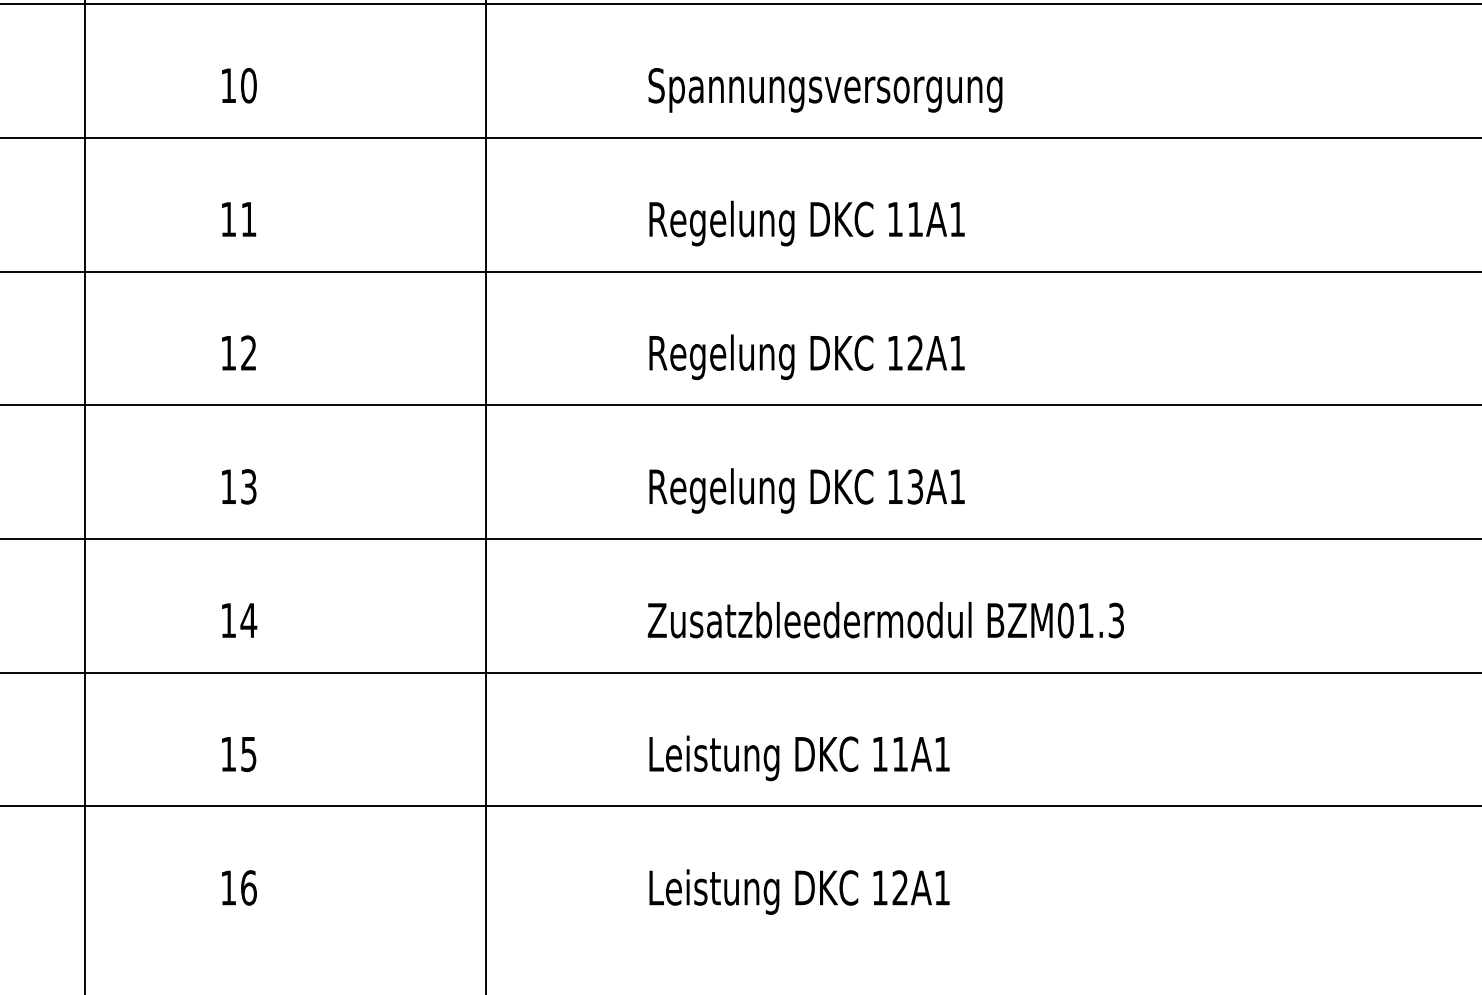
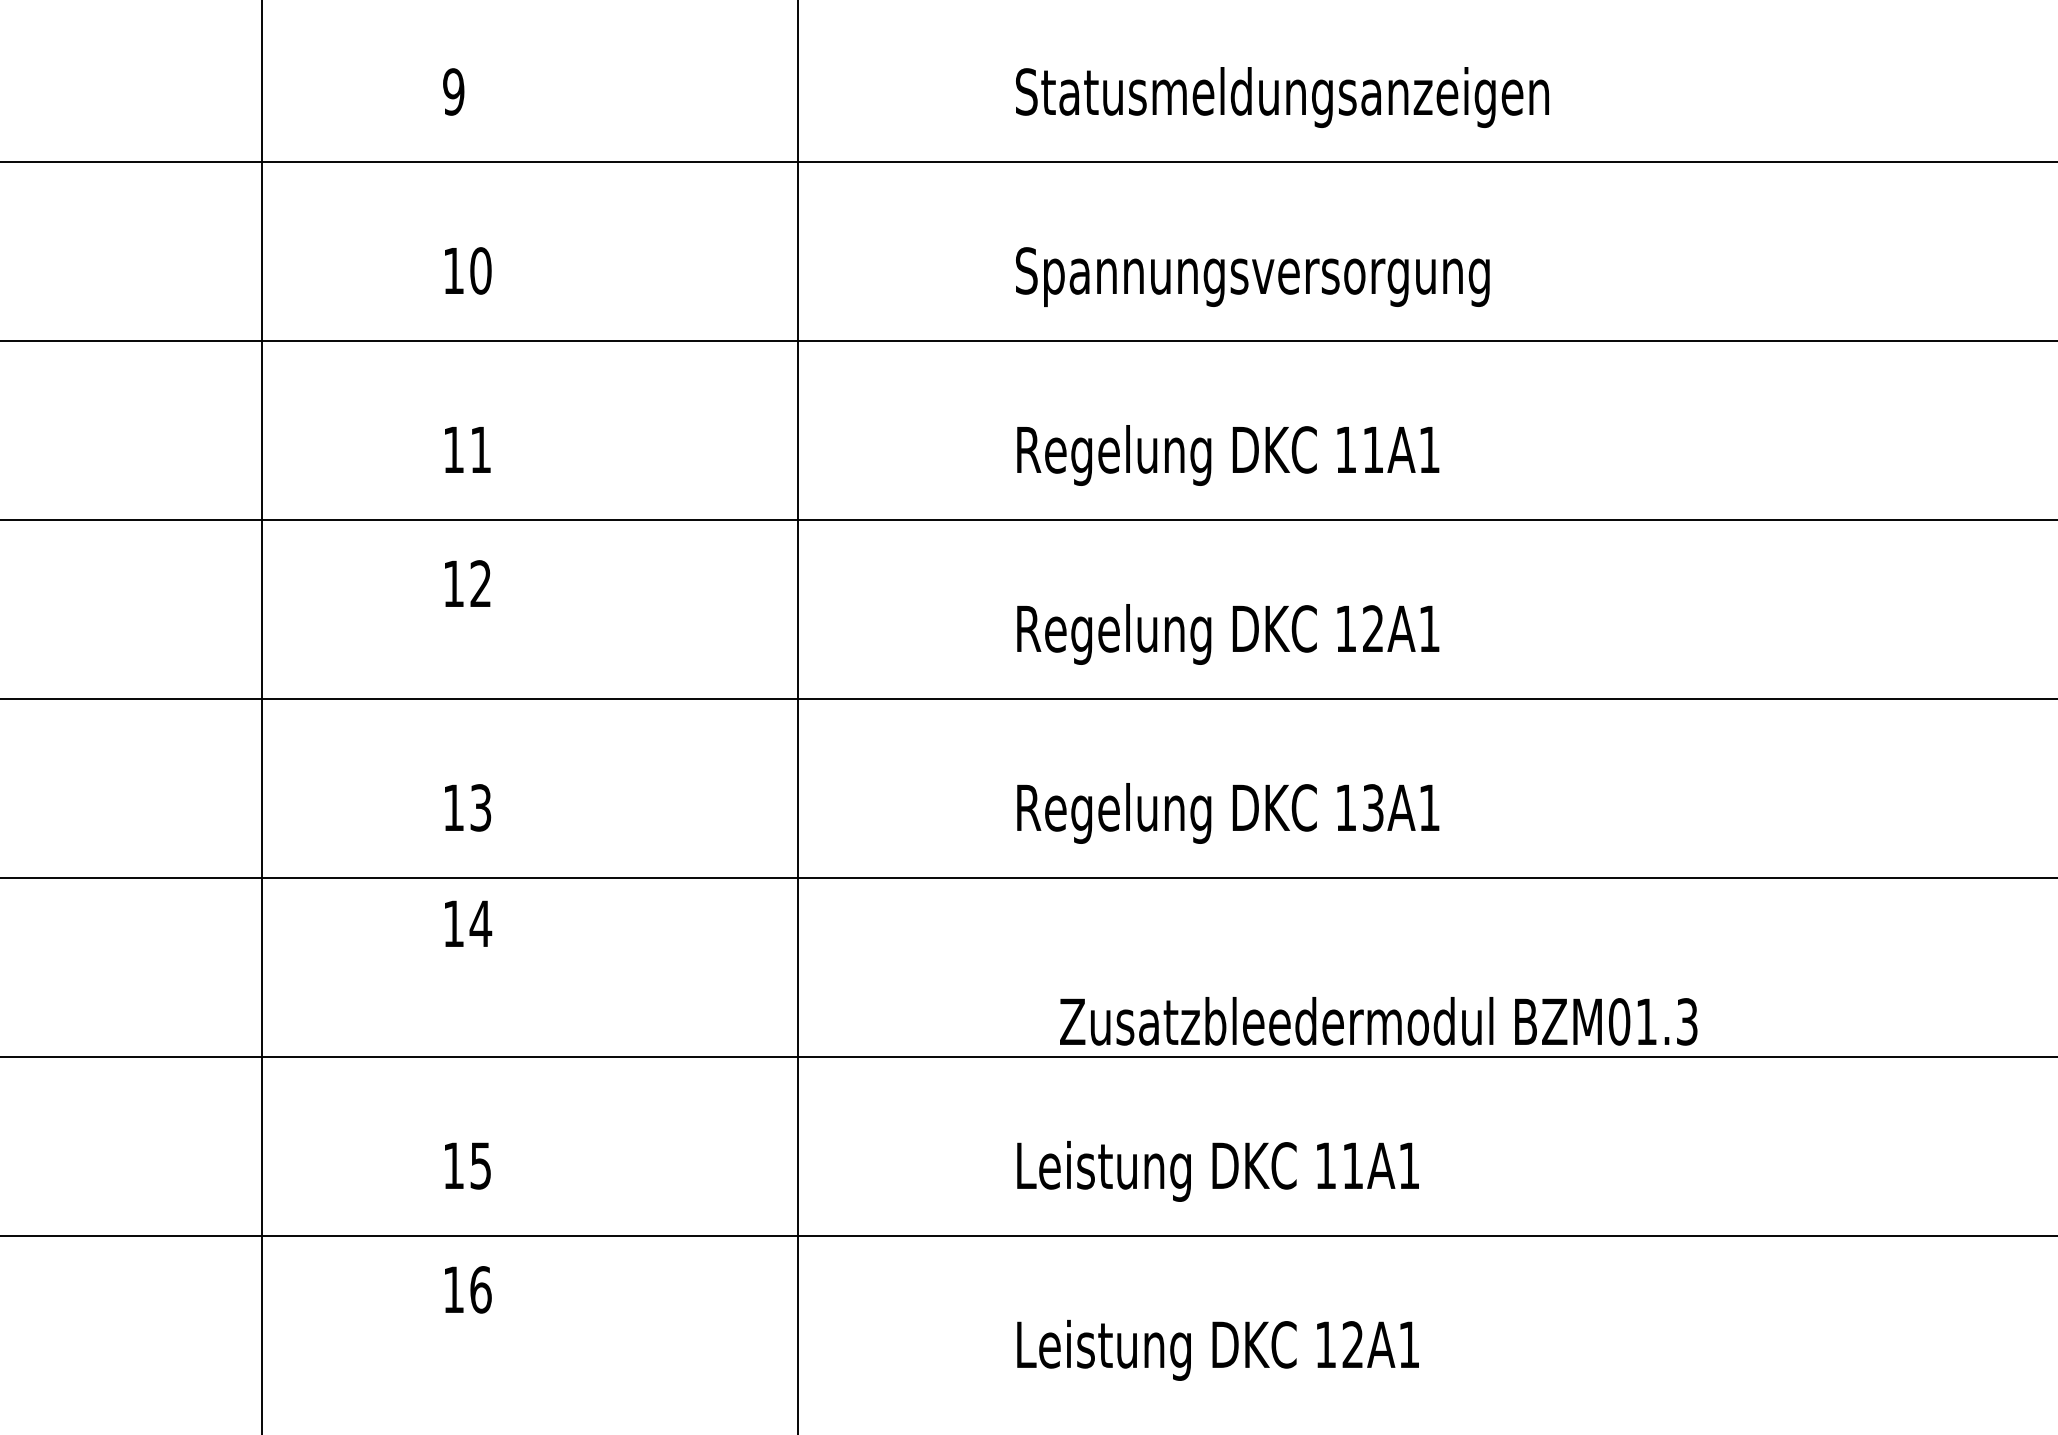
text: (238, 352) -> (467, 583), moved
text: (239, 620) -> (468, 923), moved
text: (885, 620) -> (1378, 1021), moved
text: (239, 887) -> (468, 1289), moved

